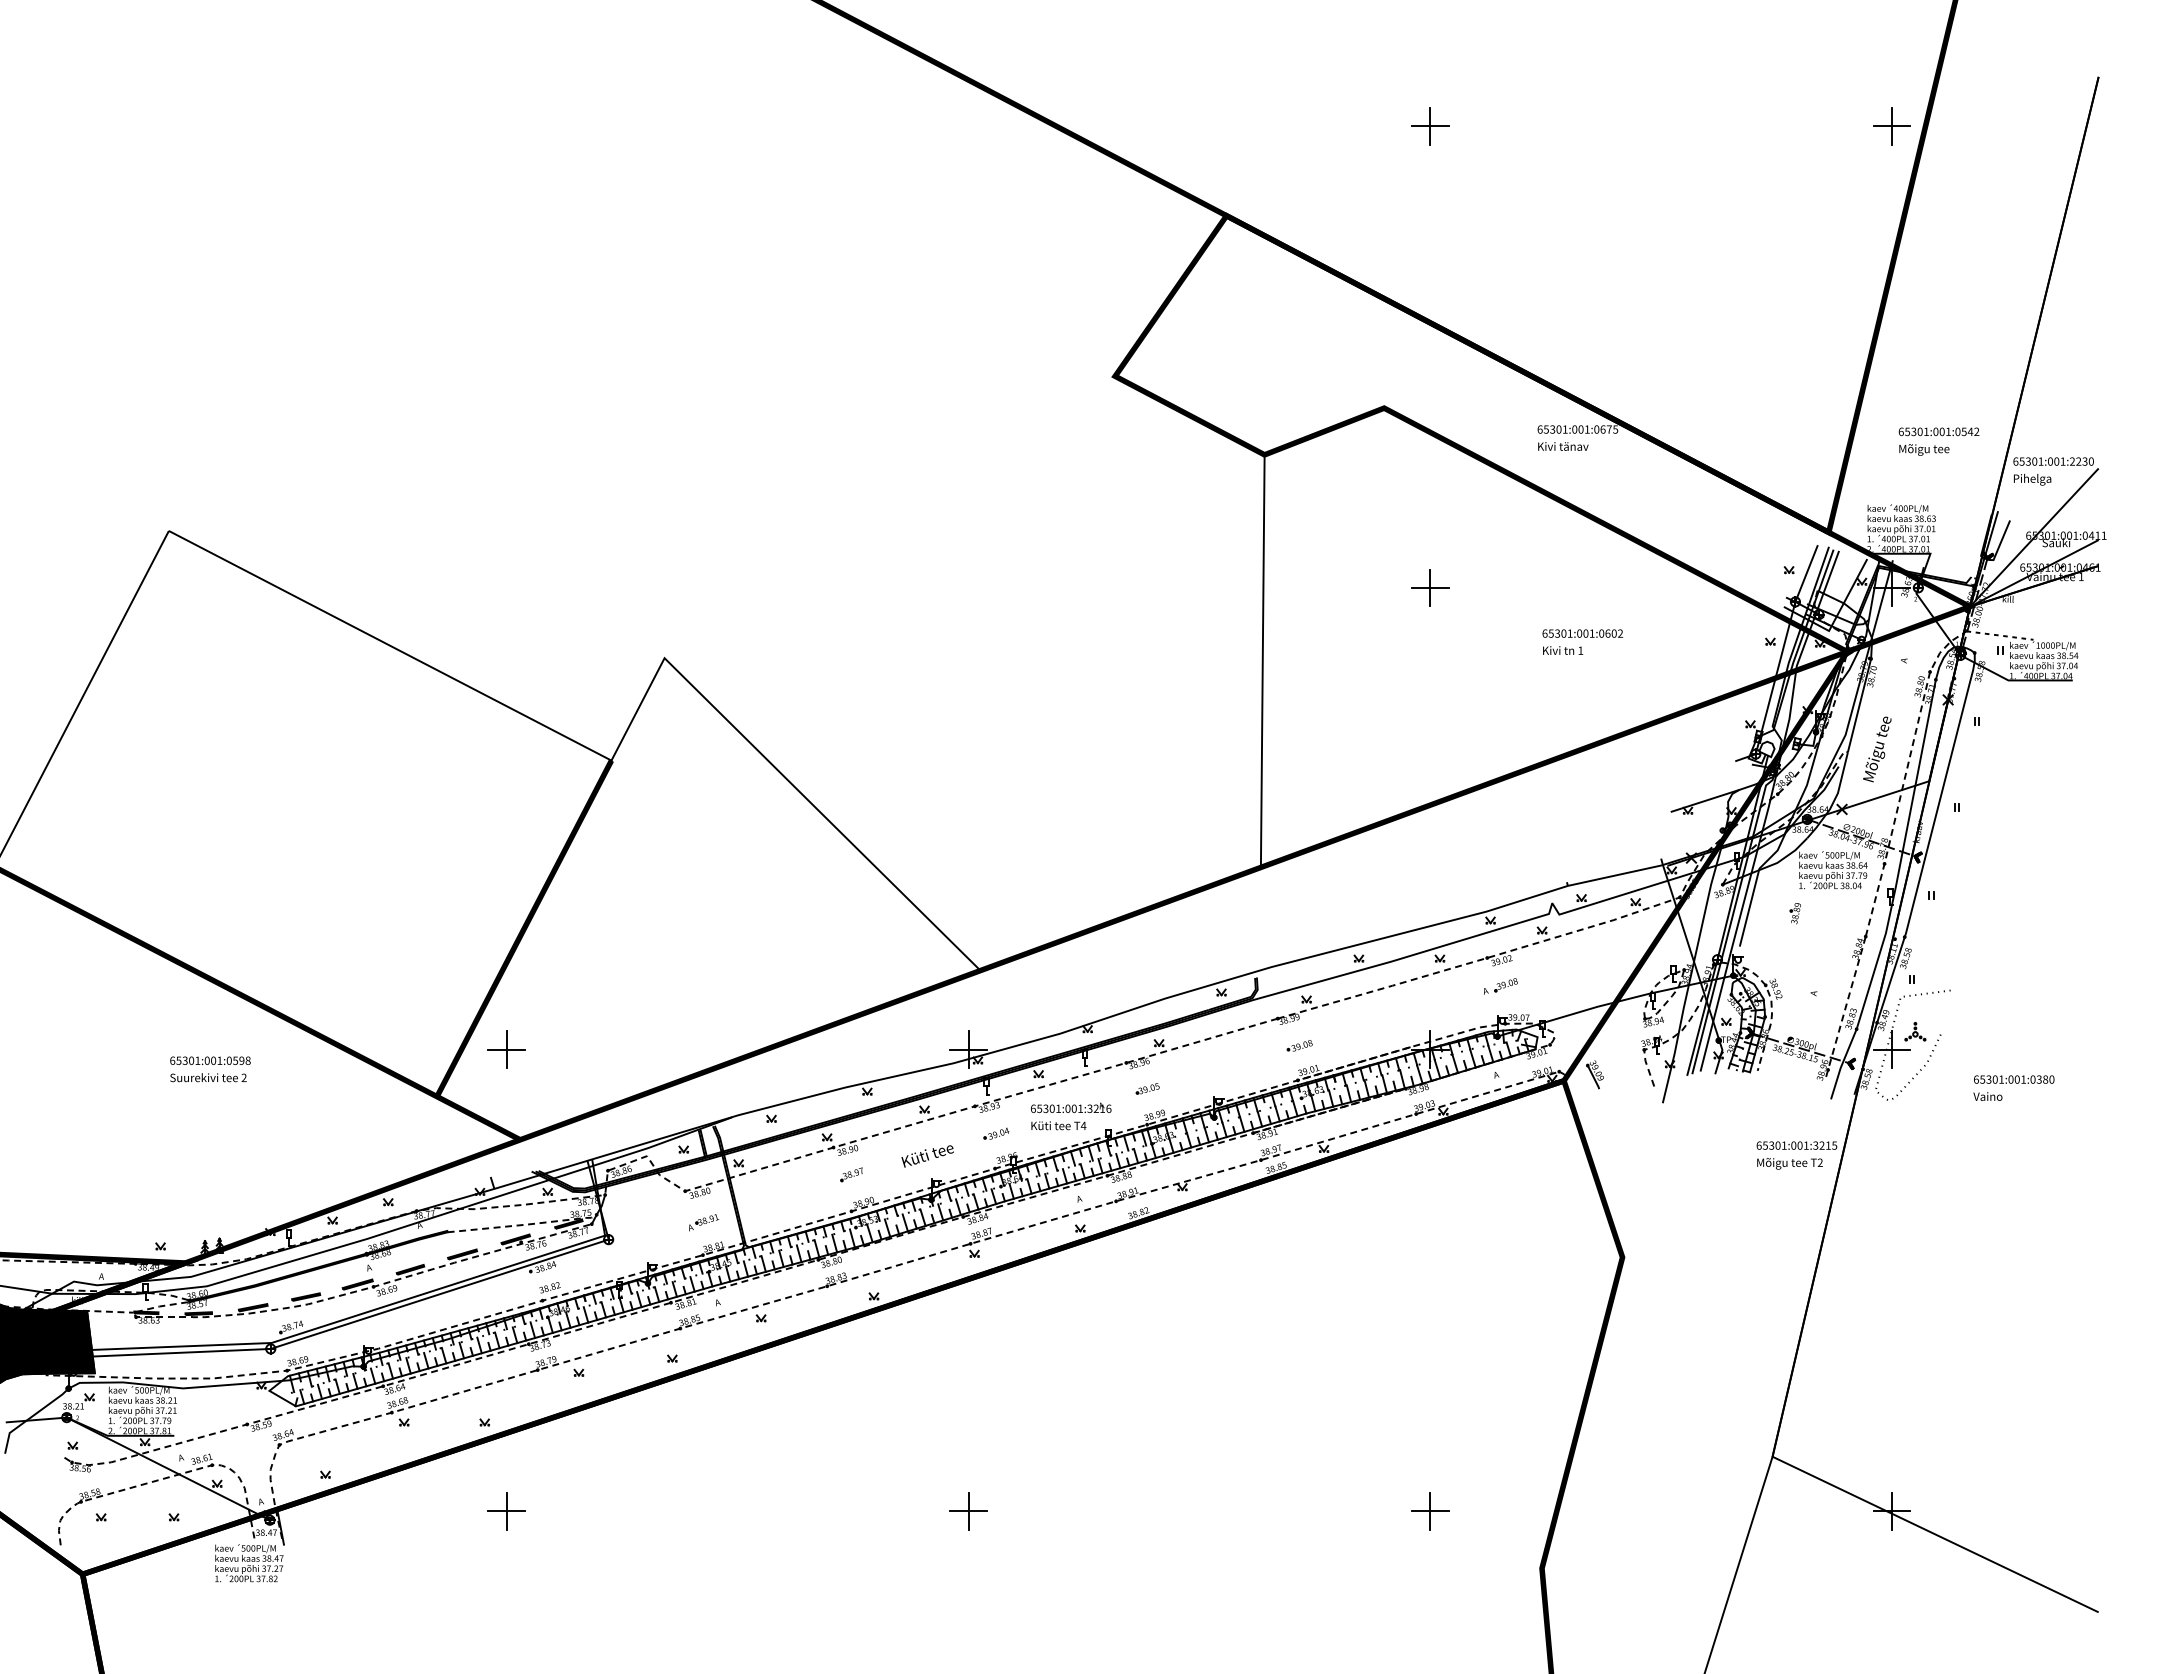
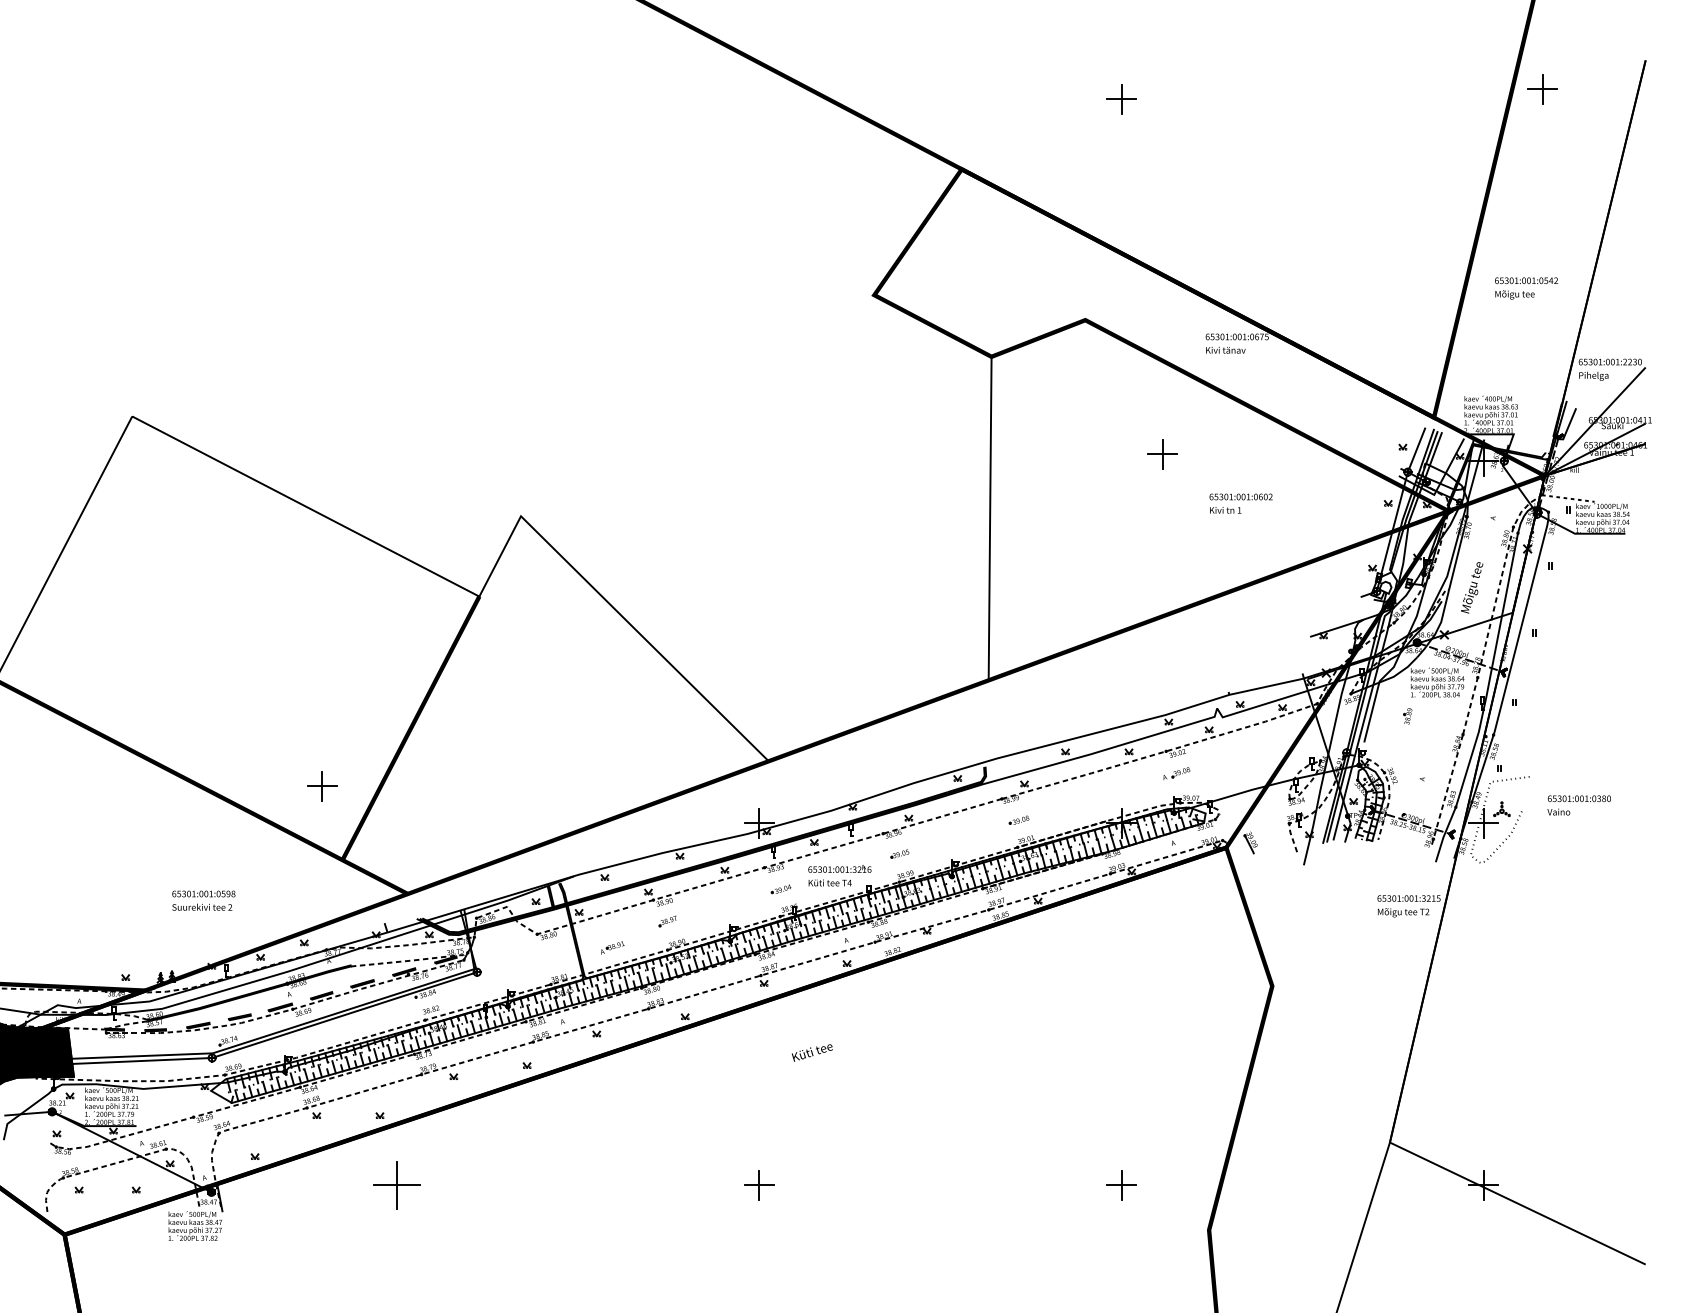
part: (1891, 126) -> (1542, 89), moved
text: (1939, 441) -> (1526, 288), moved
part: (1430, 588) -> (1162, 454), moved
part: (507, 1049) -> (322, 786), moved
text: (210, 1069) -> (203, 900), moved
text: (2012, 1088) -> (1578, 805), moved
text: (927, 1155) -> (812, 1052), moved
part: (703, 1222) -> (612, 947), moved
part: (507, 1511) -> (397, 1185), size x1.6

